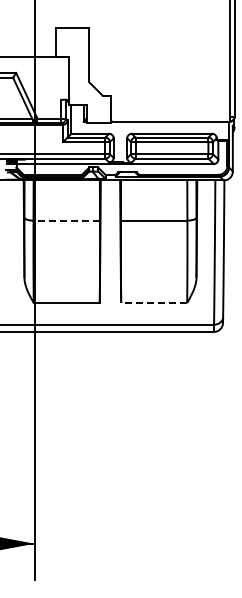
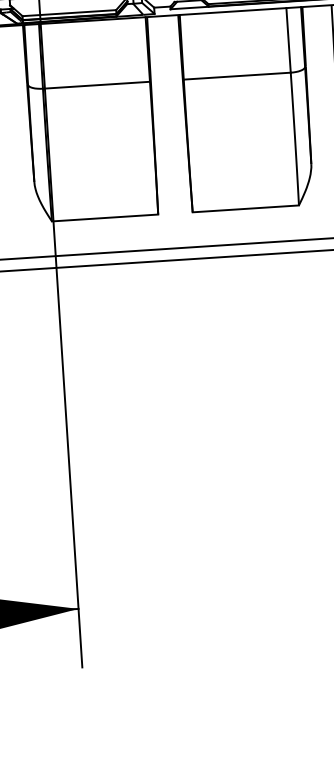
line: (66, 220) -> (96, 85), dashed -> solid
line: (154, 303) -> (246, 209), dashed -> solid

